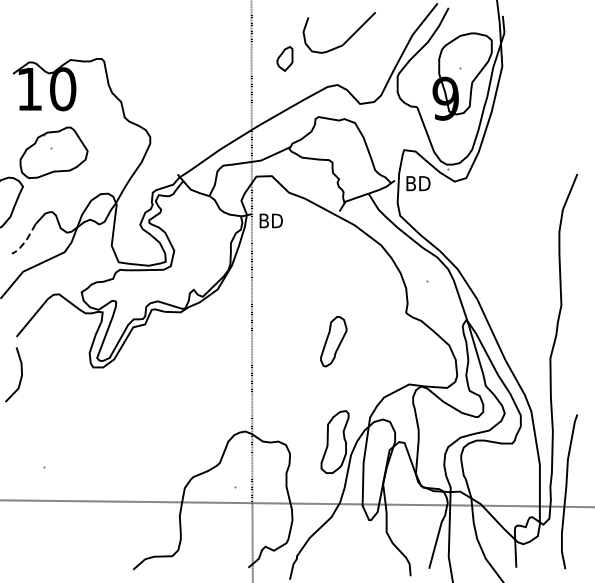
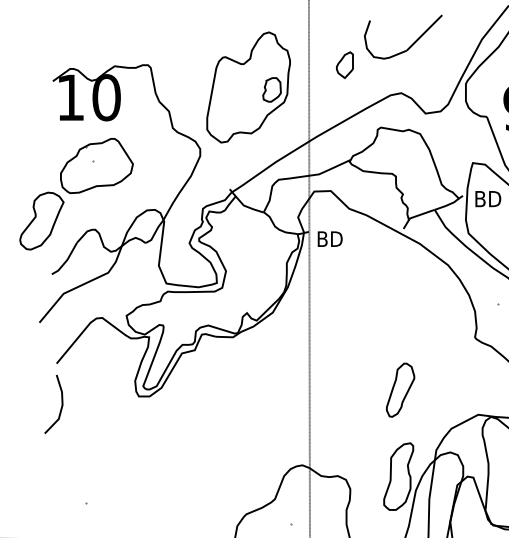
part: (194, 79) -> (247, 87), added
line: (25, 240) -> (66, 260), dashed -> solid
part: (333, 341) -> (400, 390), moved

